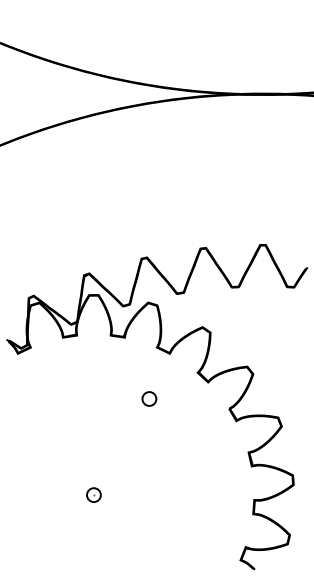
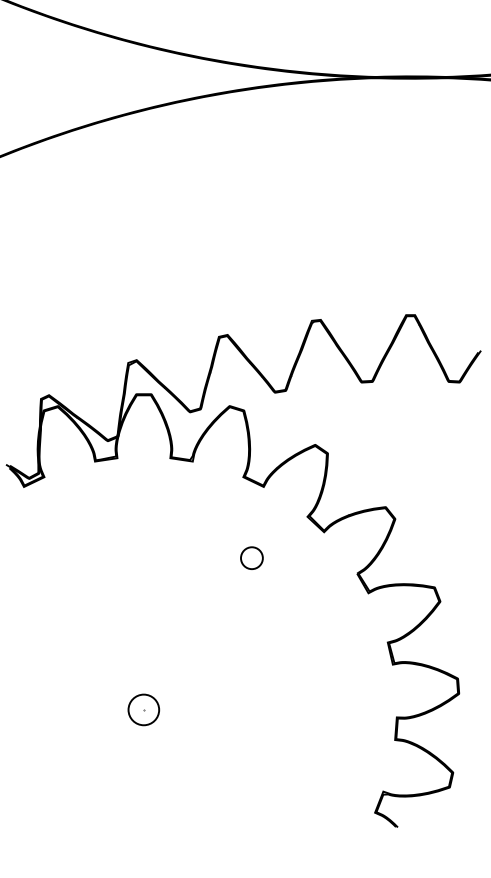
circle: (149, 398) -> (252, 557), moved
part: (93, 494) -> (143, 708), size x1.4

